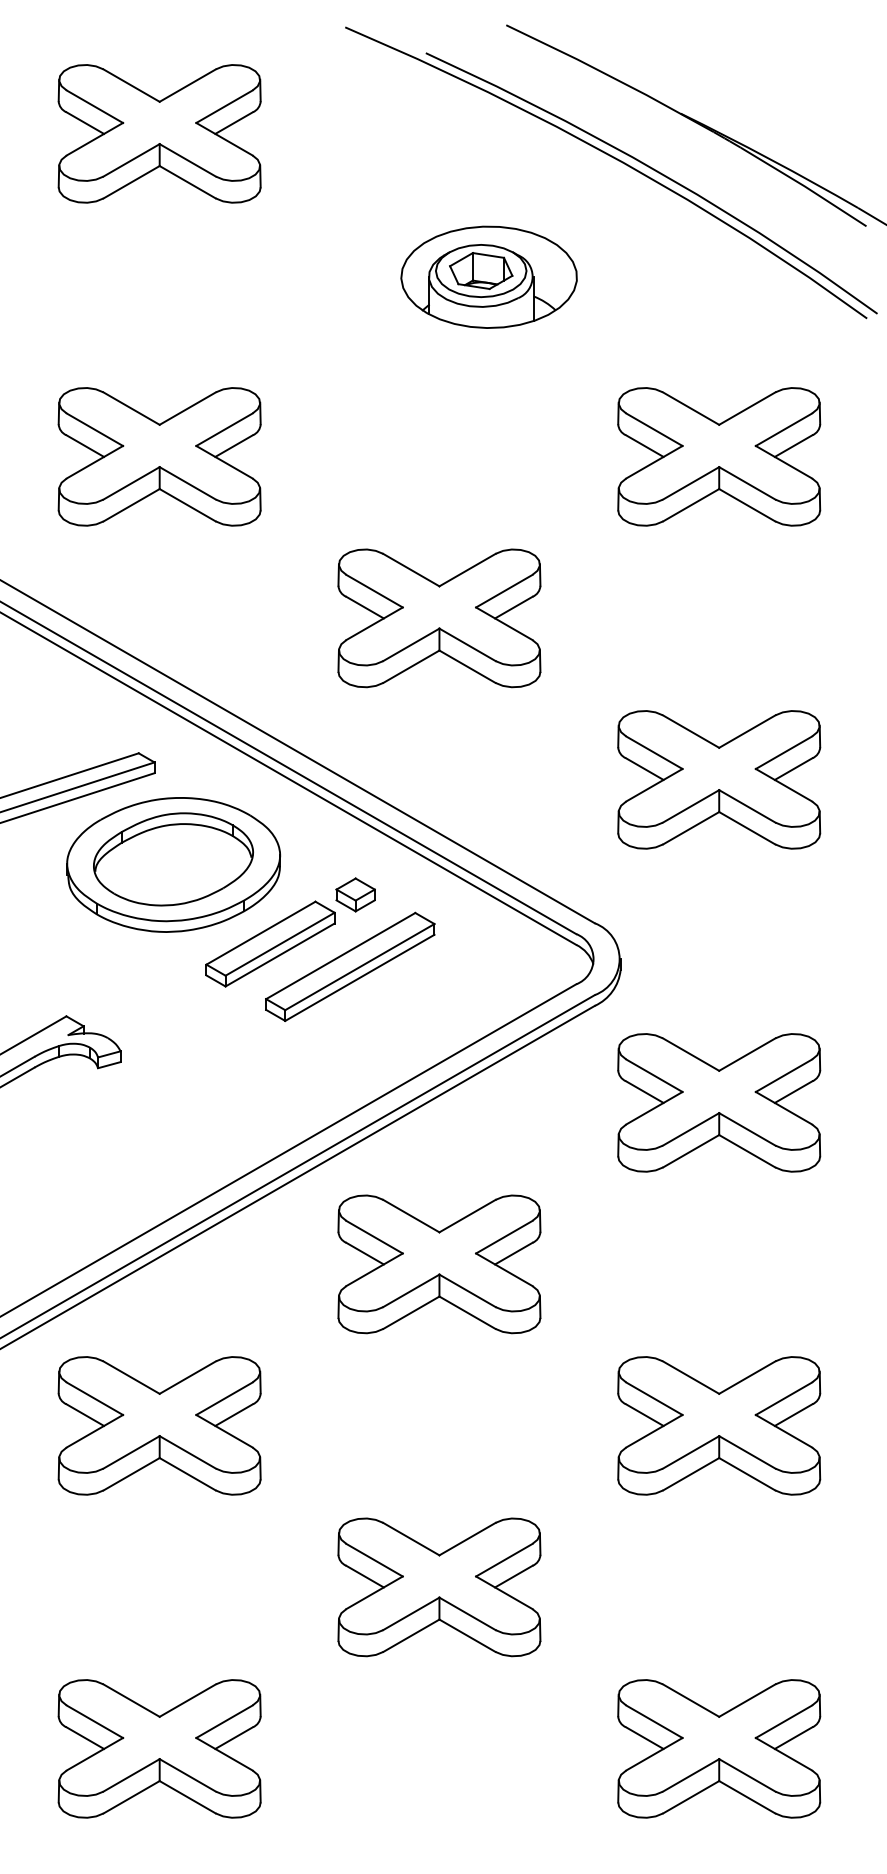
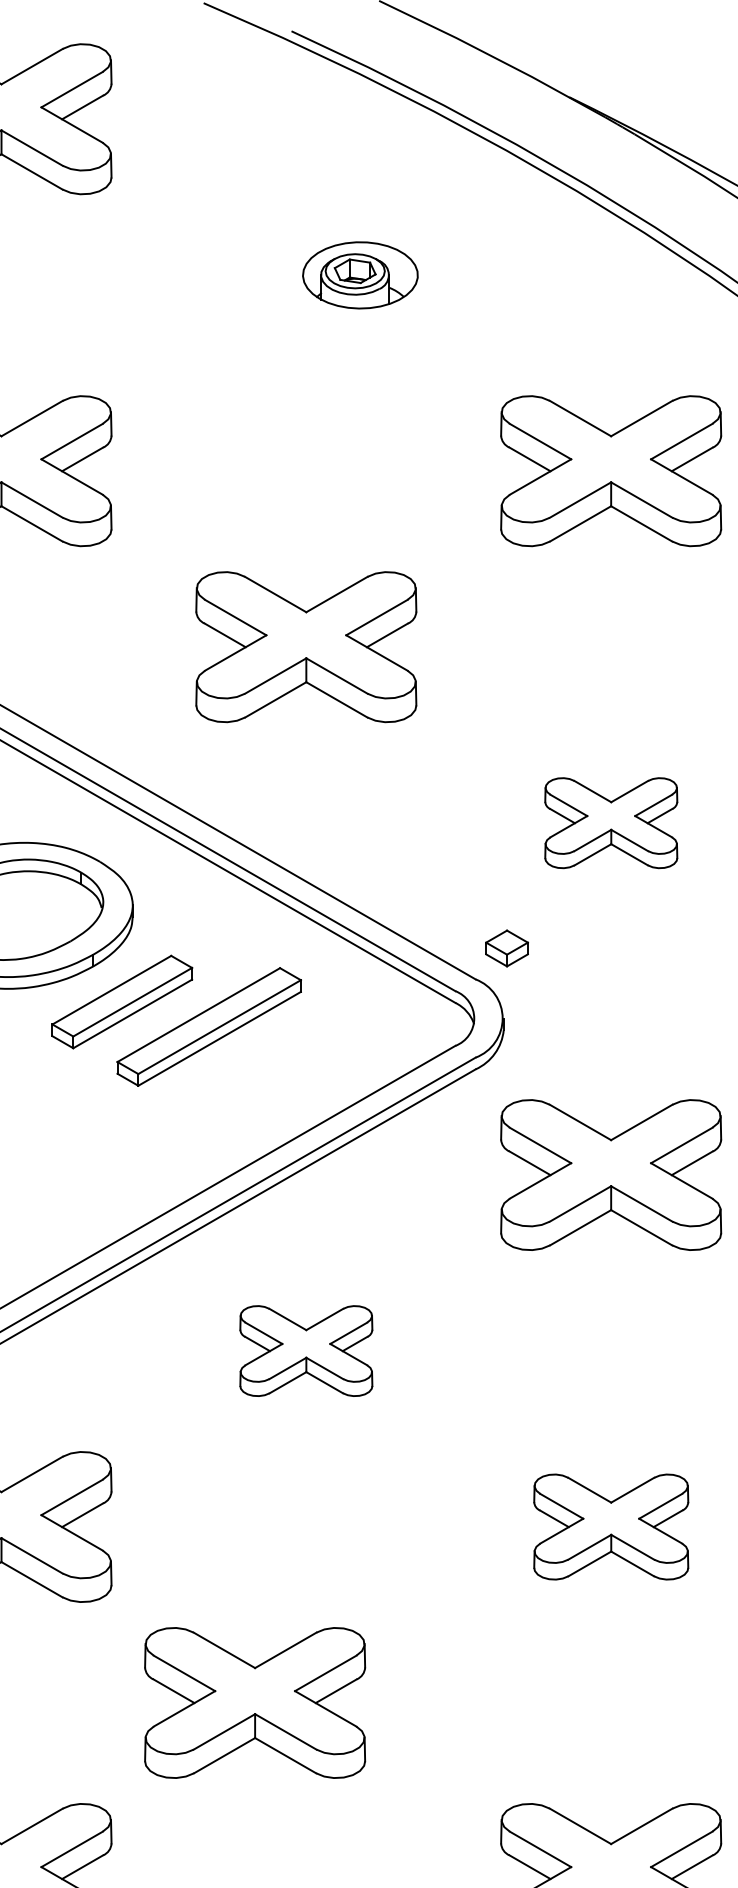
part: (488, 276) -> (359, 274), size x0.6
part: (719, 779) -> (611, 822), size x0.6
part: (355, 894) -> (506, 948), moved
part: (439, 1264) -> (306, 1351), size x0.6
part: (719, 1425) -> (611, 1526), size x0.7
part: (439, 1587) -> (255, 1703), moved

